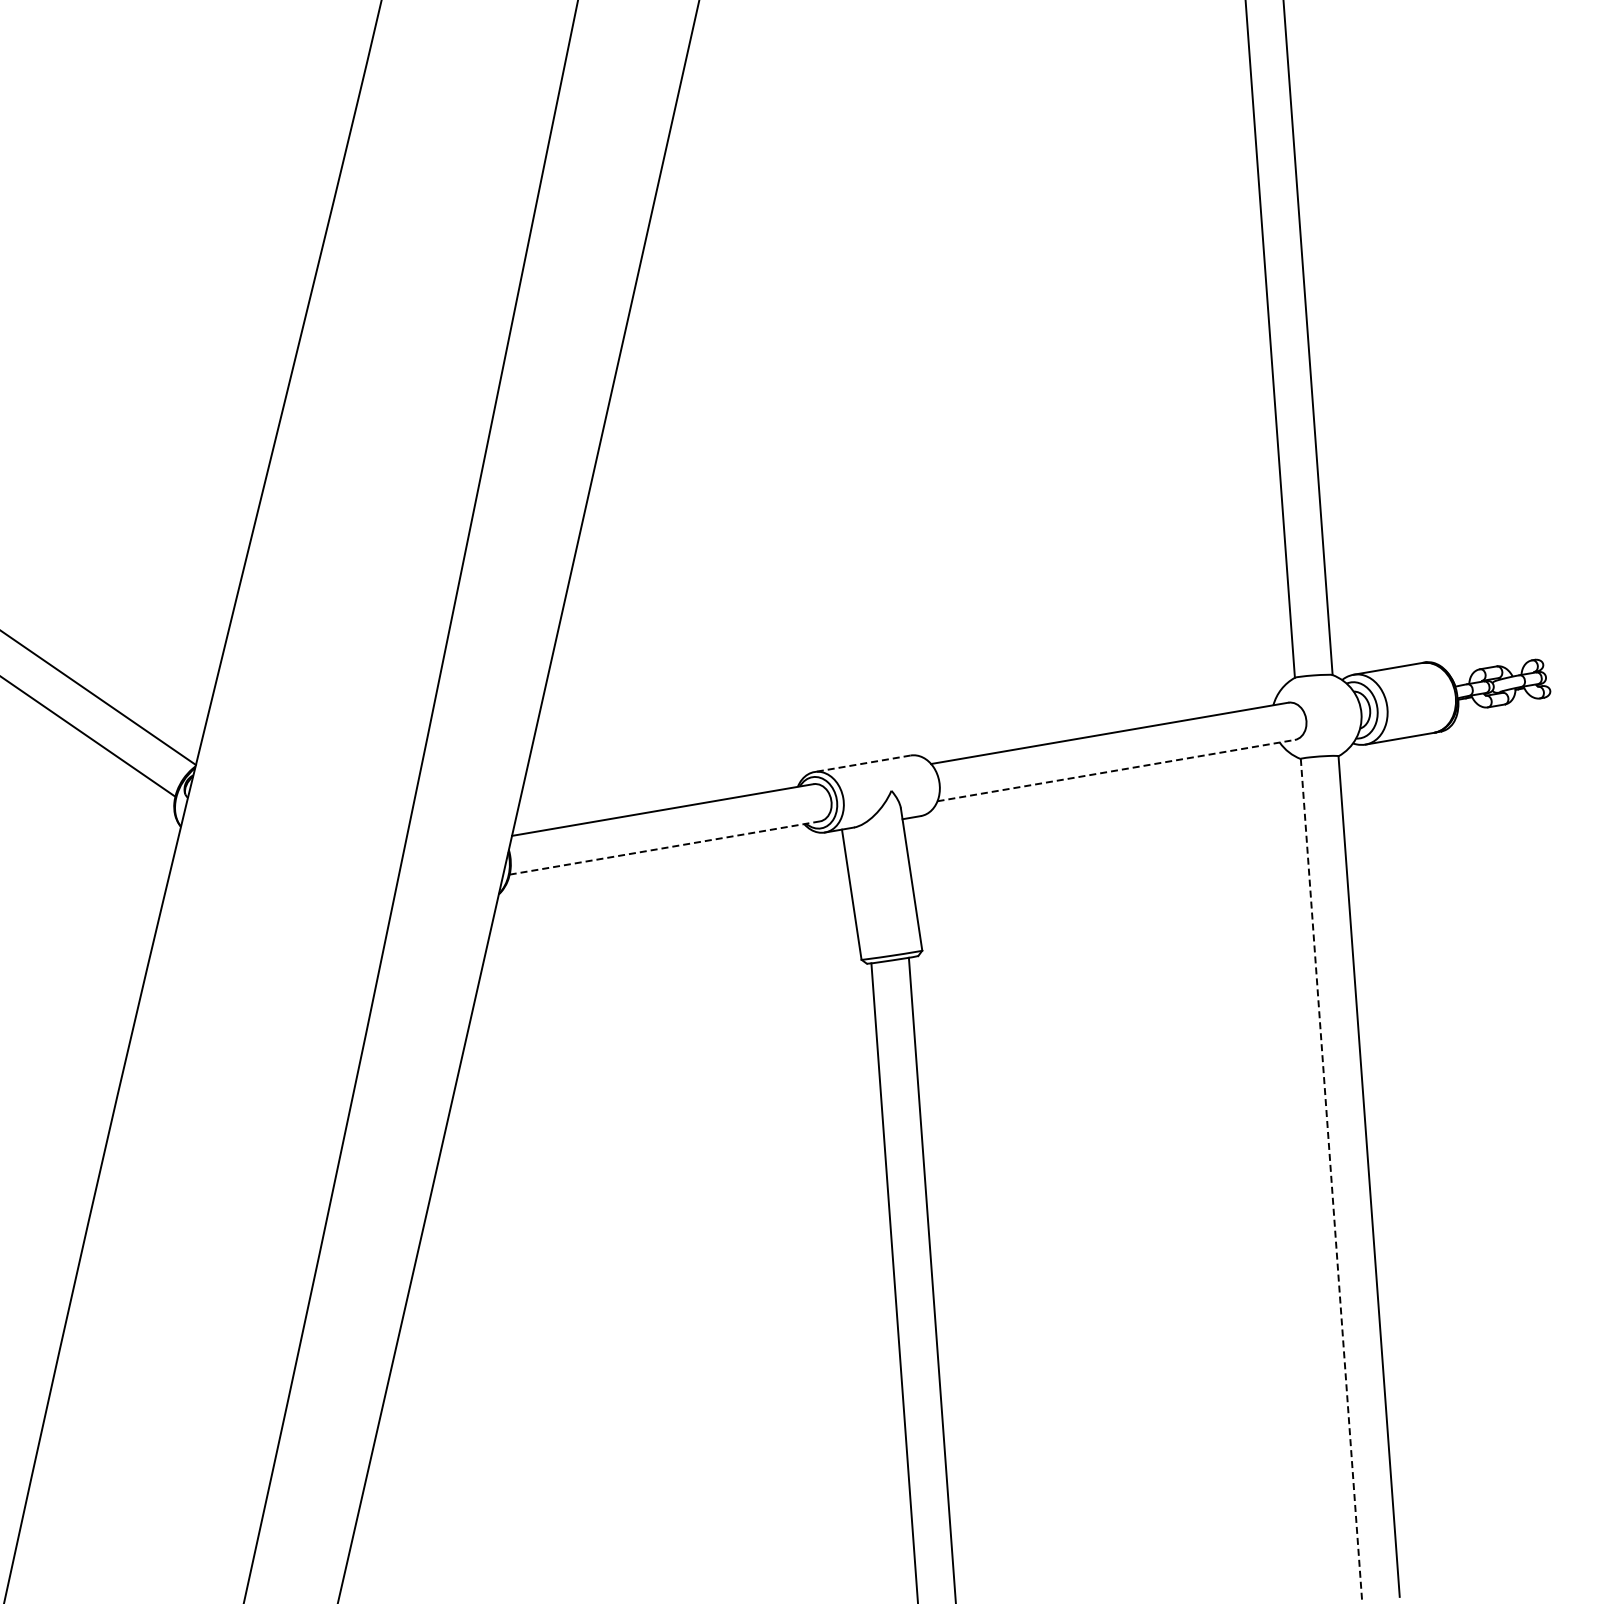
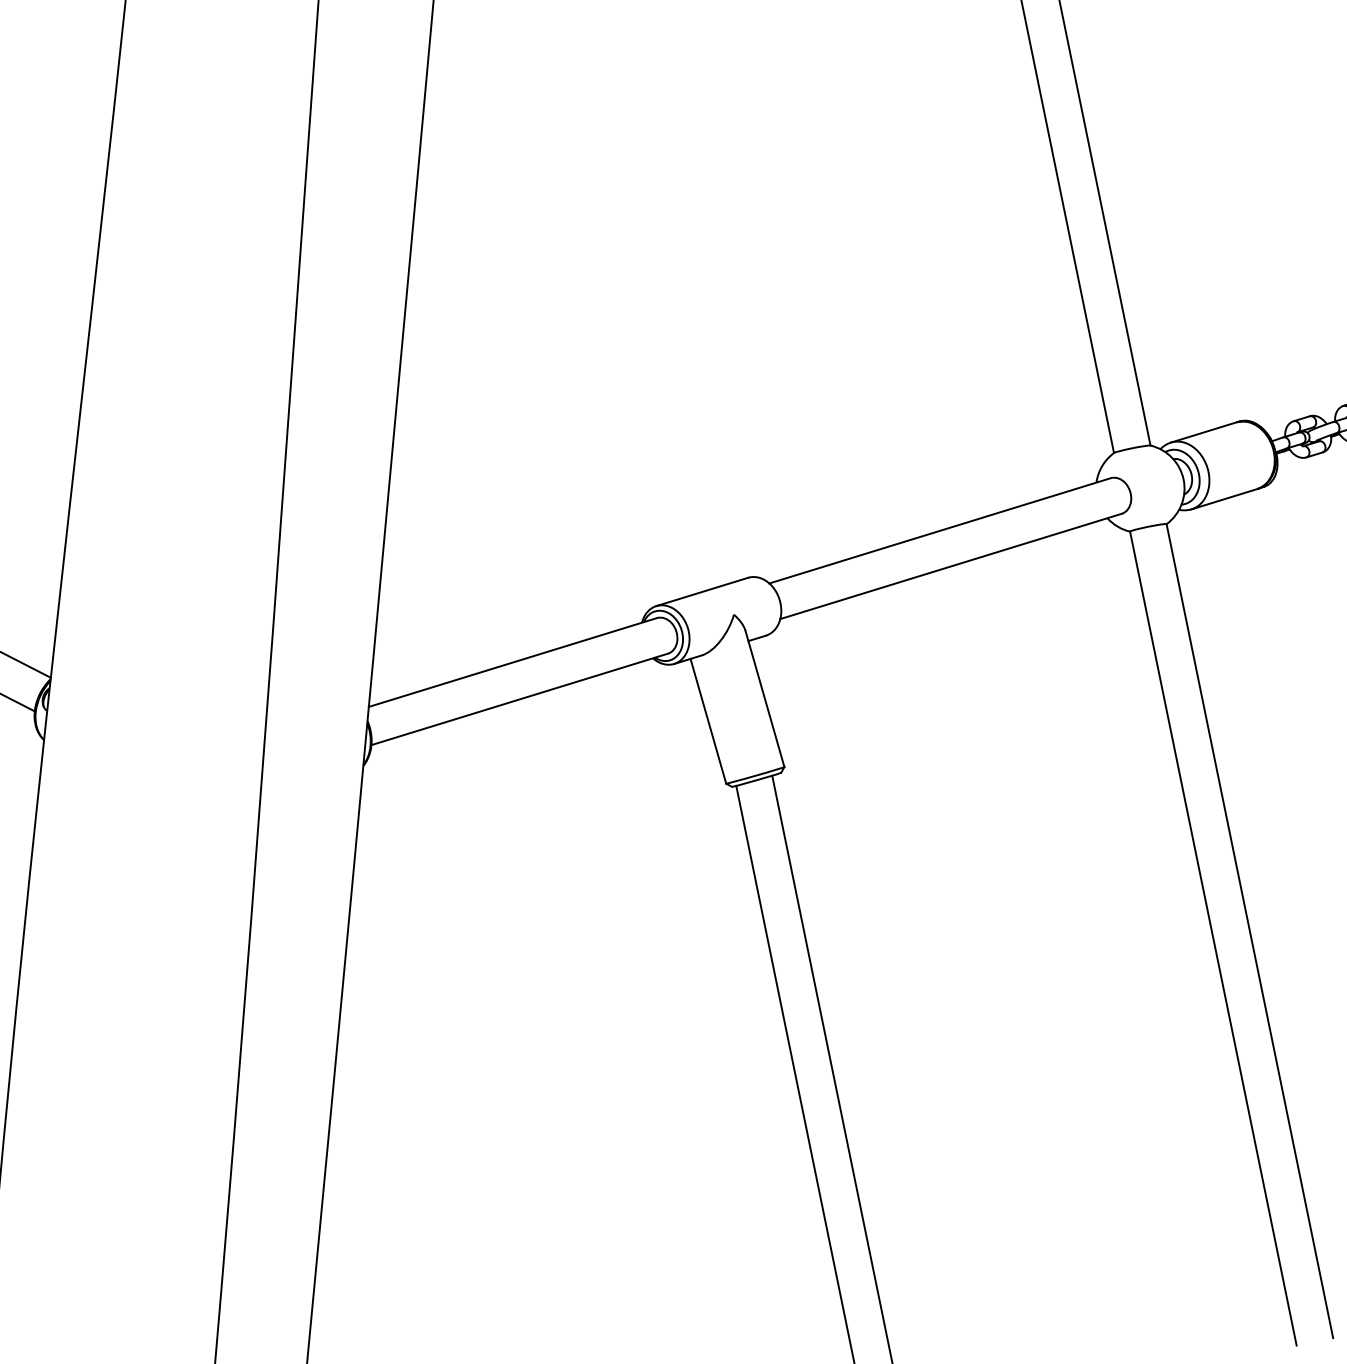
line: (862, 763) -> (702, 591), dashed -> solid
line: (1116, 770) -> (951, 566), dashed -> solid
line: (665, 847) -> (520, 698), dashed -> solid
line: (1331, 1179) -> (1213, 938), dashed -> solid

